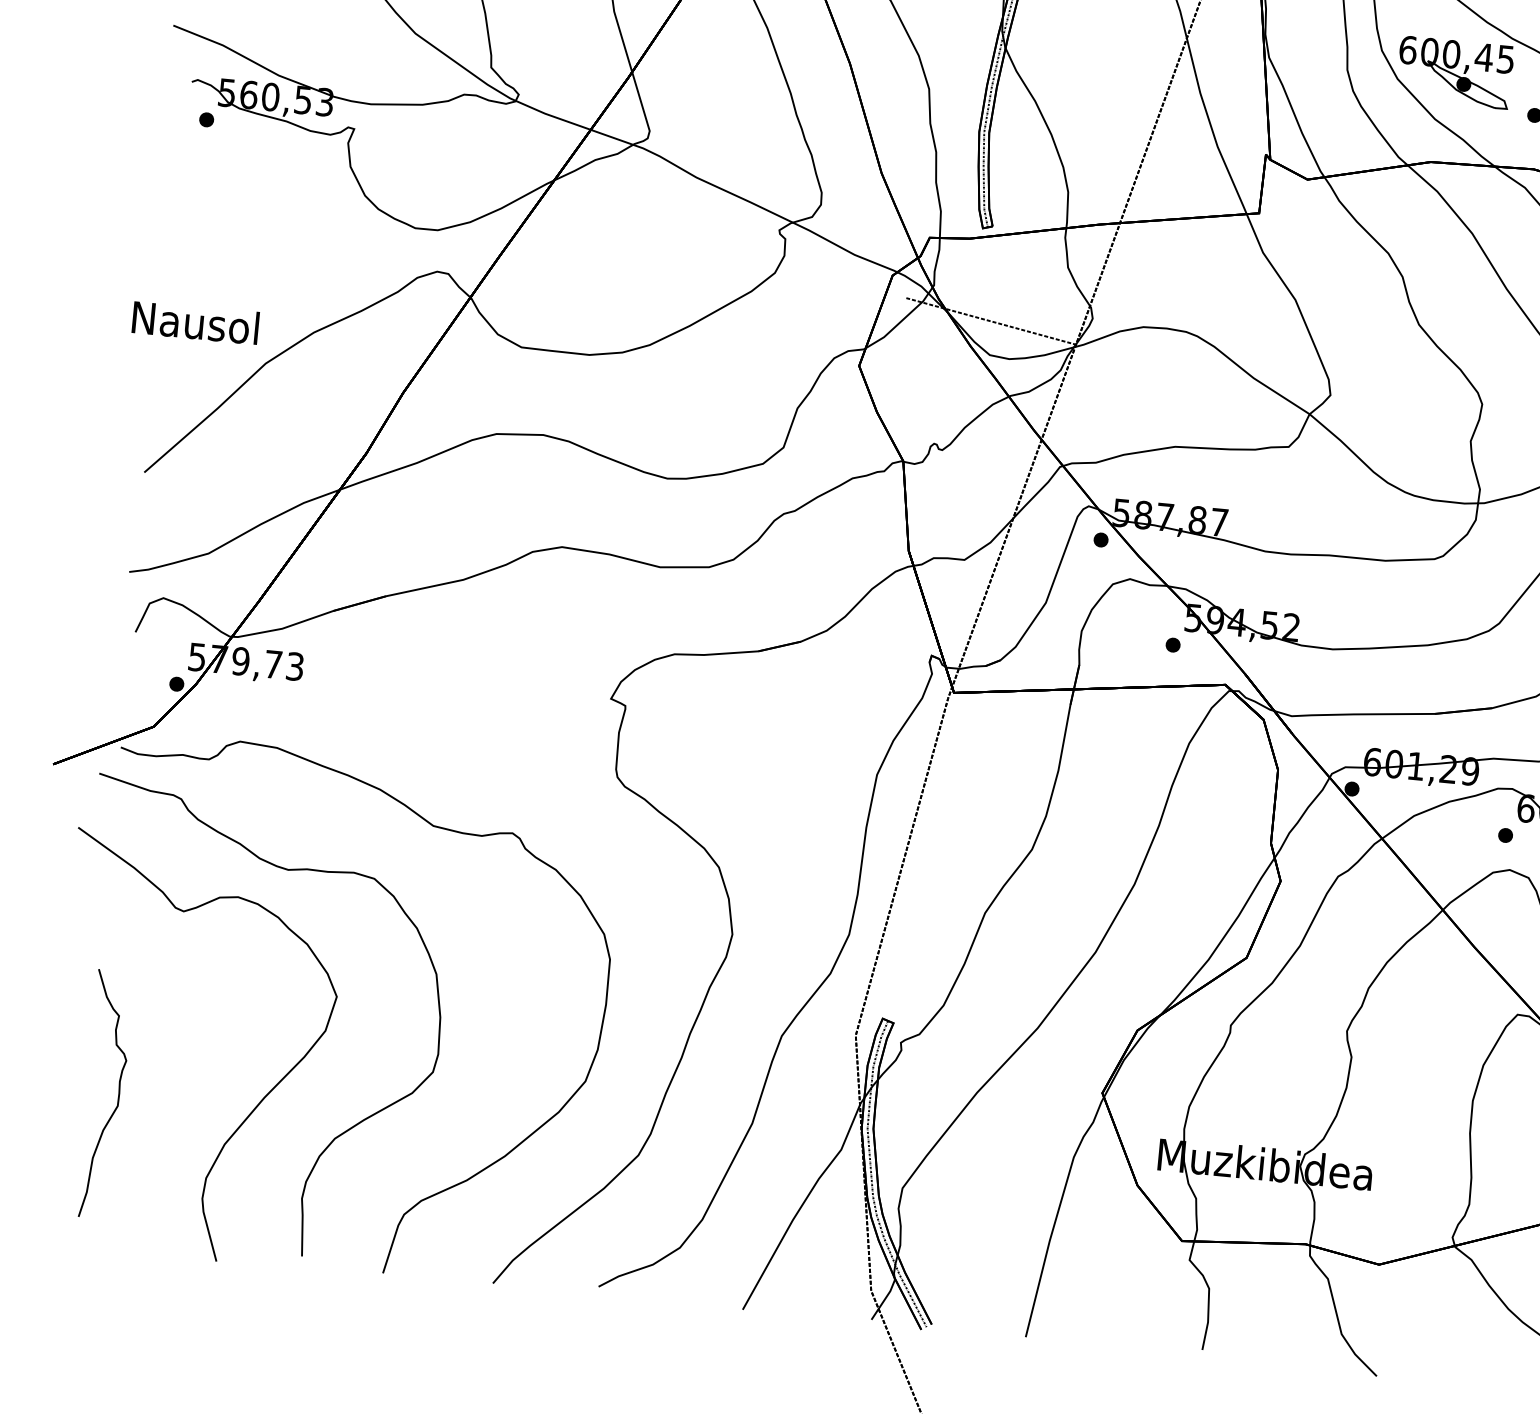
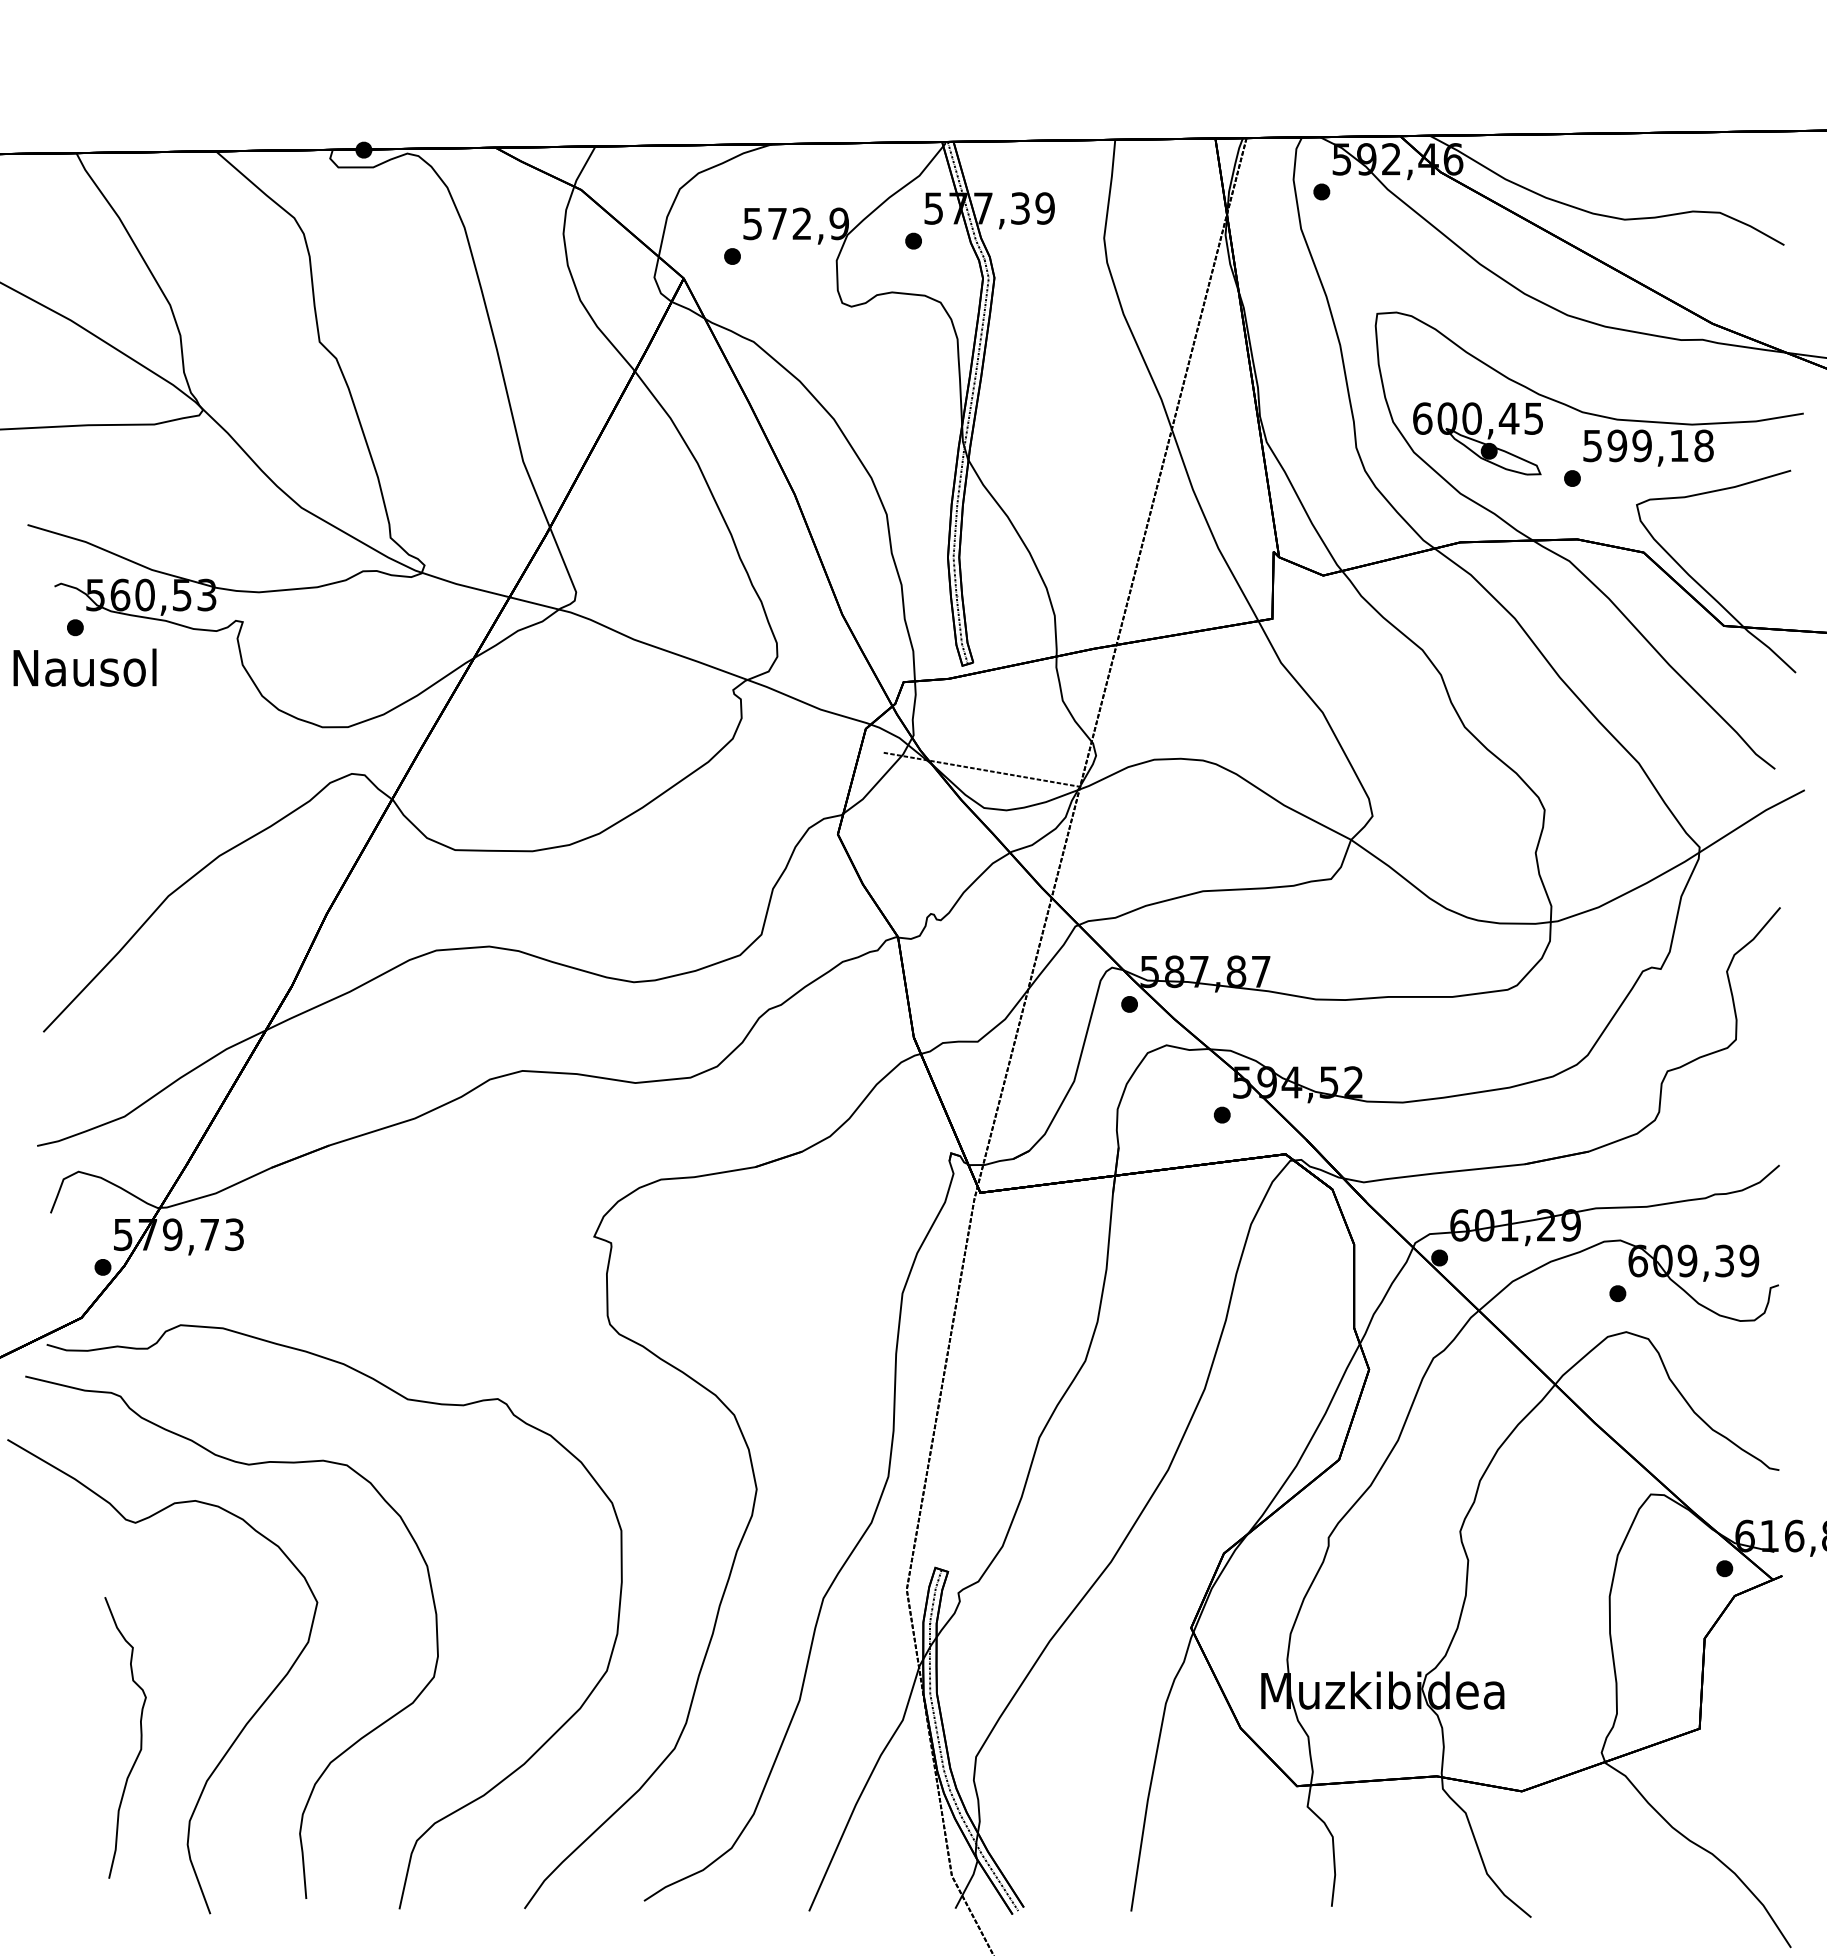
text: (195, 322) -> (84, 667), moved
curve: (118, 1095) -> (140, 1737), moved

